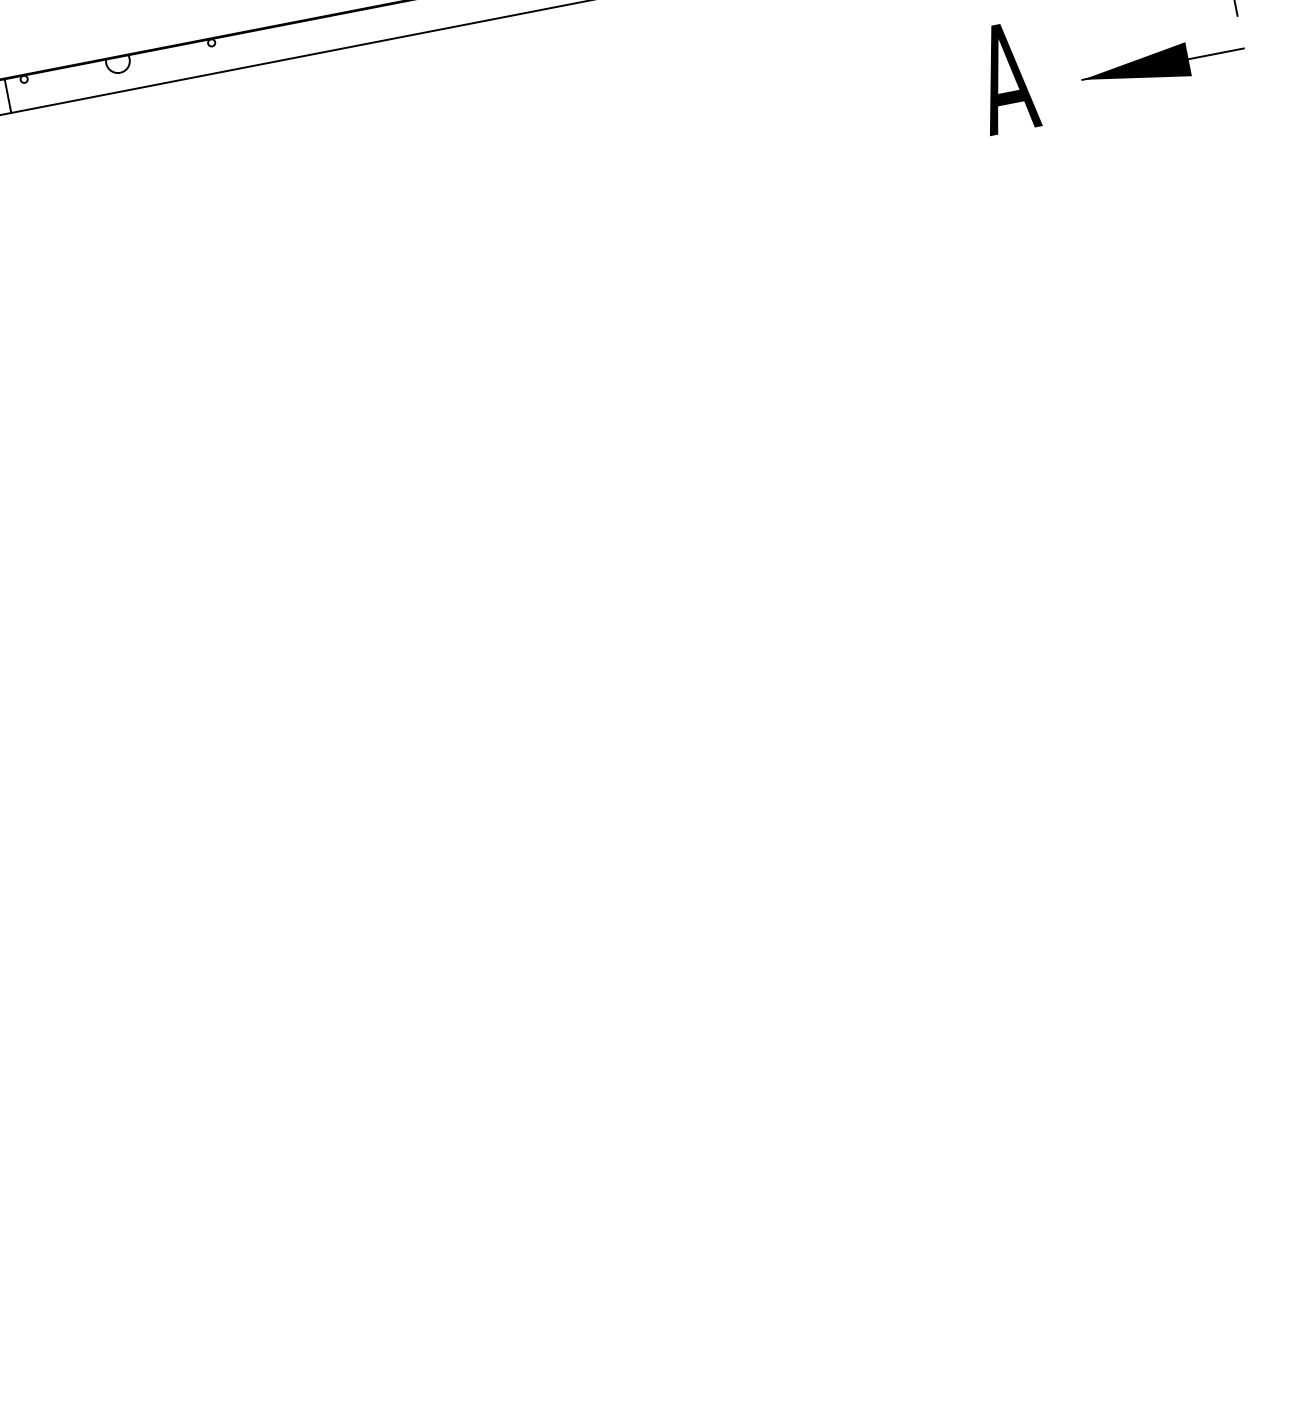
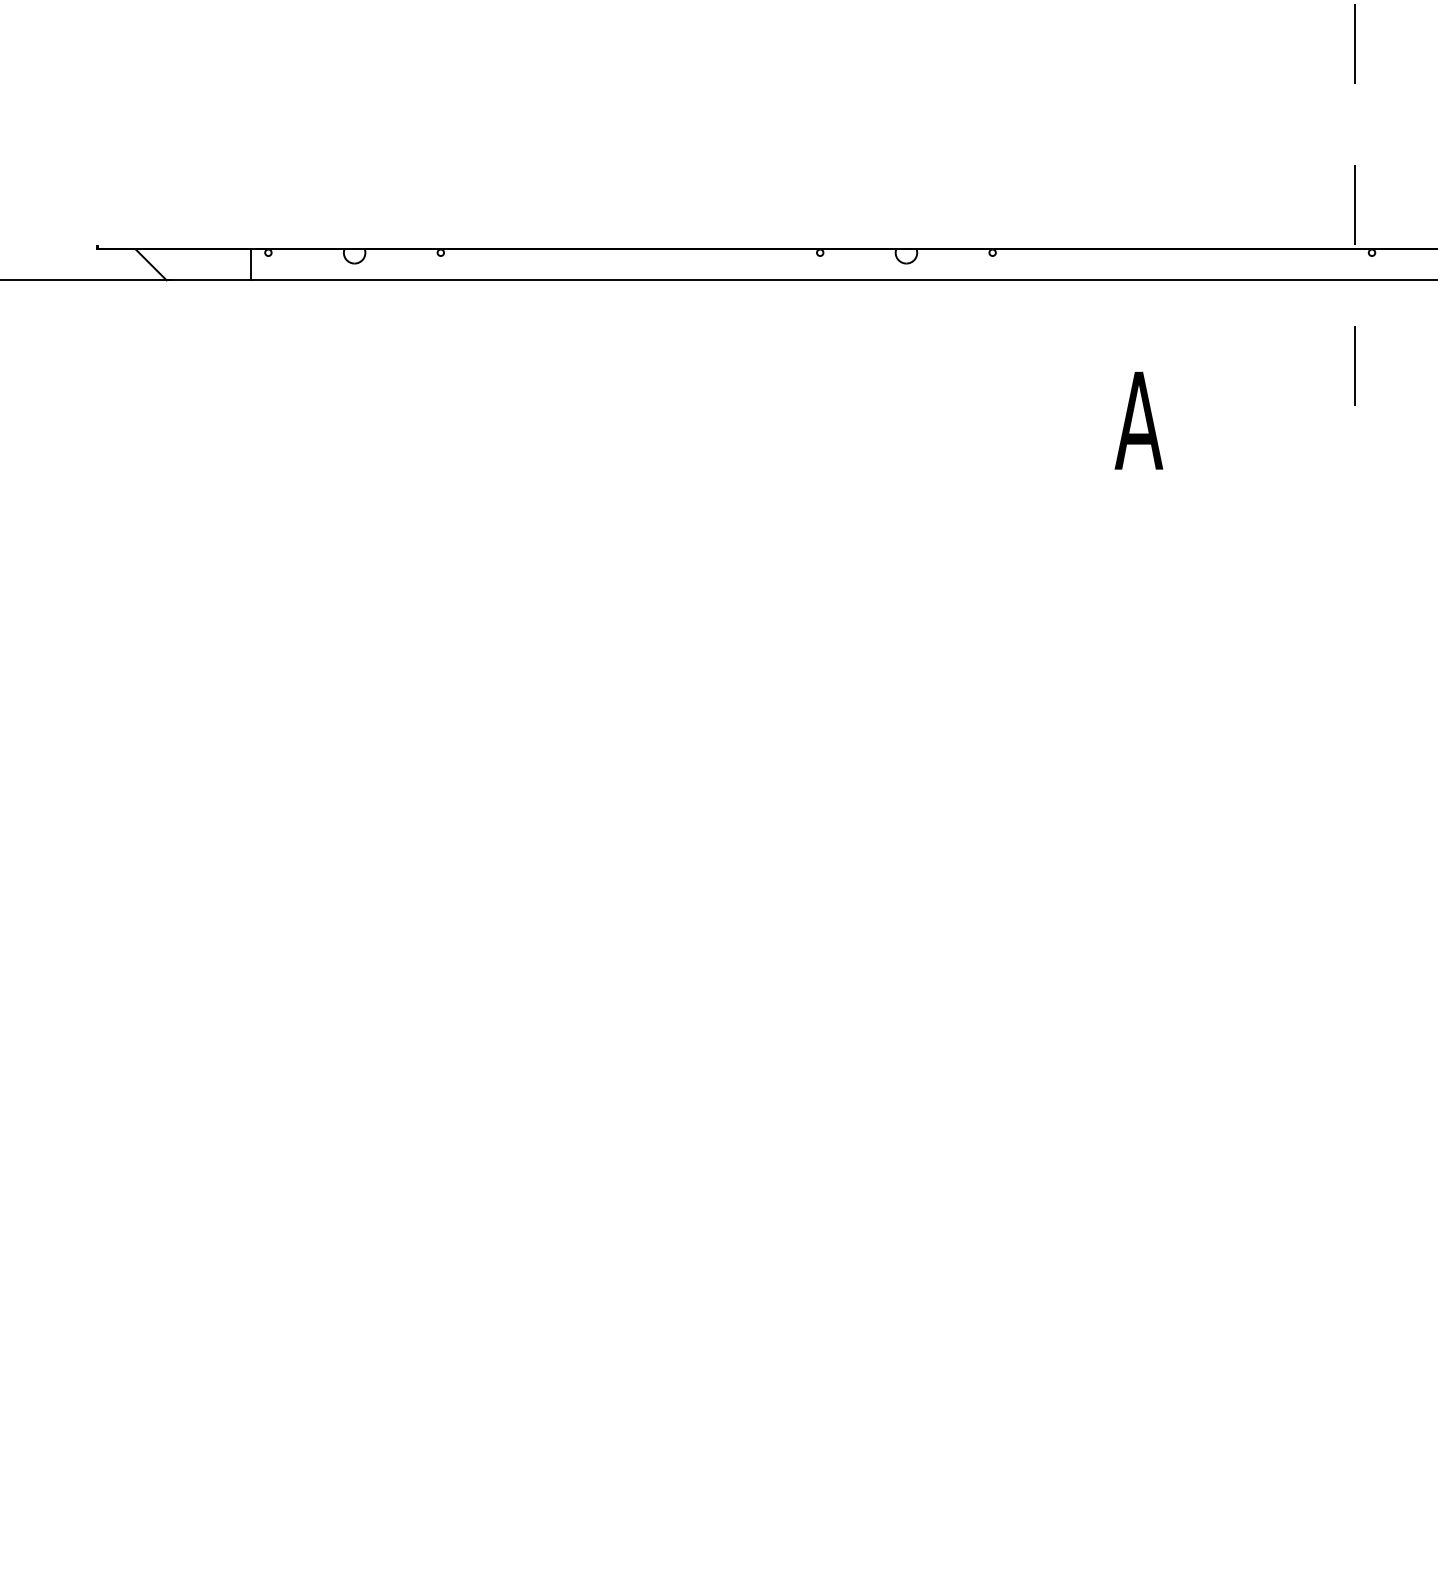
part: (1163, 64) -> (1280, 435), removed

